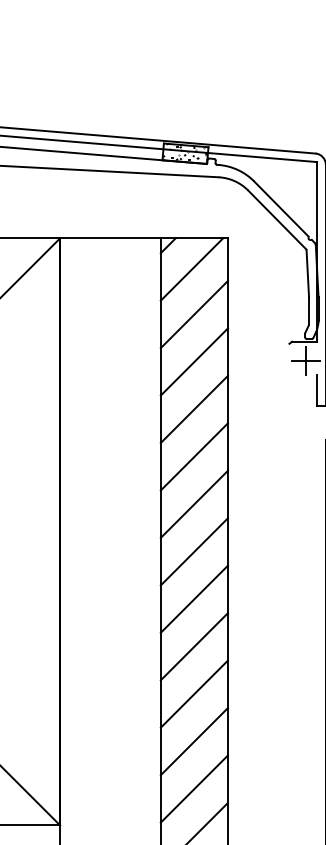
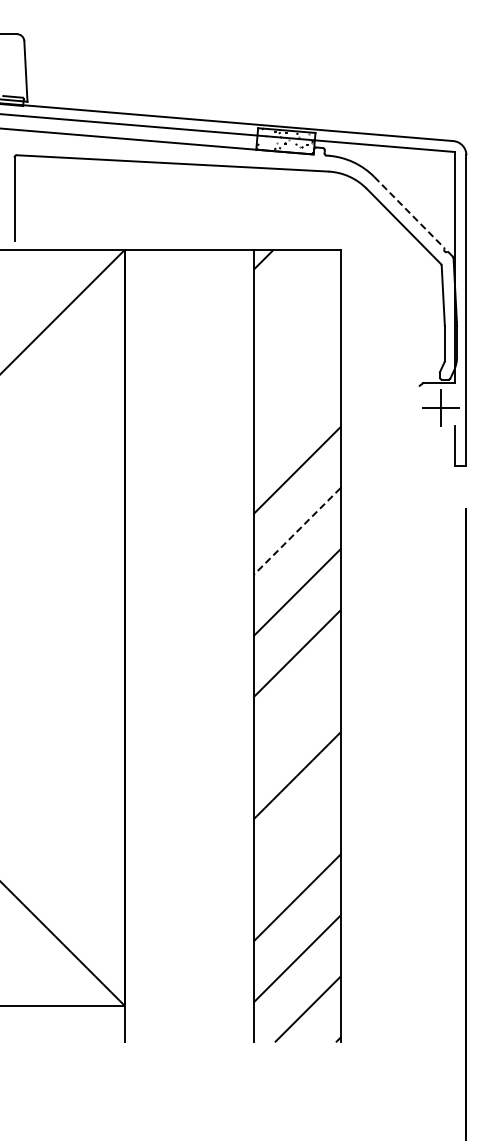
line: (281, 209) -> (409, 212), solid -> dashed
line: (192, 269) -> (294, 290), removed
line: (194, 314) -> (297, 348), removed
line: (194, 362) -> (297, 409), removed
line: (193, 456) -> (296, 531), solid -> dashed
line: (194, 599) -> (297, 714), removed
line: (194, 693) -> (297, 836), removed

